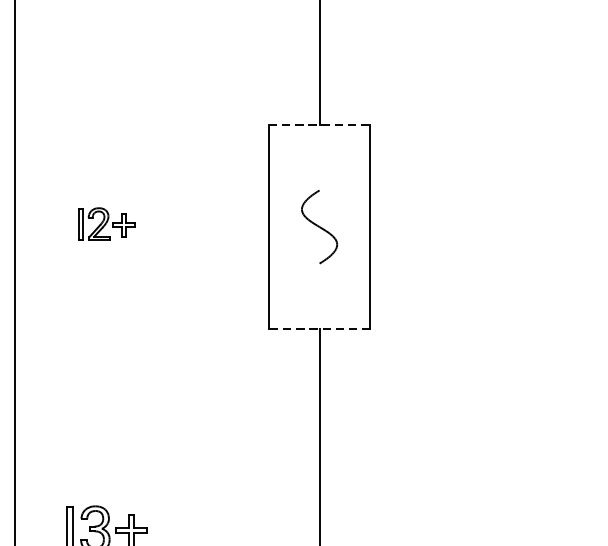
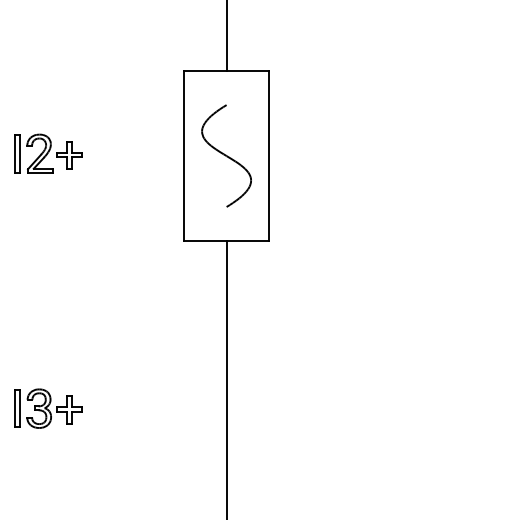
line: (320, 125) -> (227, 71), dashed -> solid
part: (106, 224) -> (48, 153), size x1.43
part: (319, 226) -> (226, 155), size x1.67
line: (319, 328) -> (226, 240), dashed -> solid

